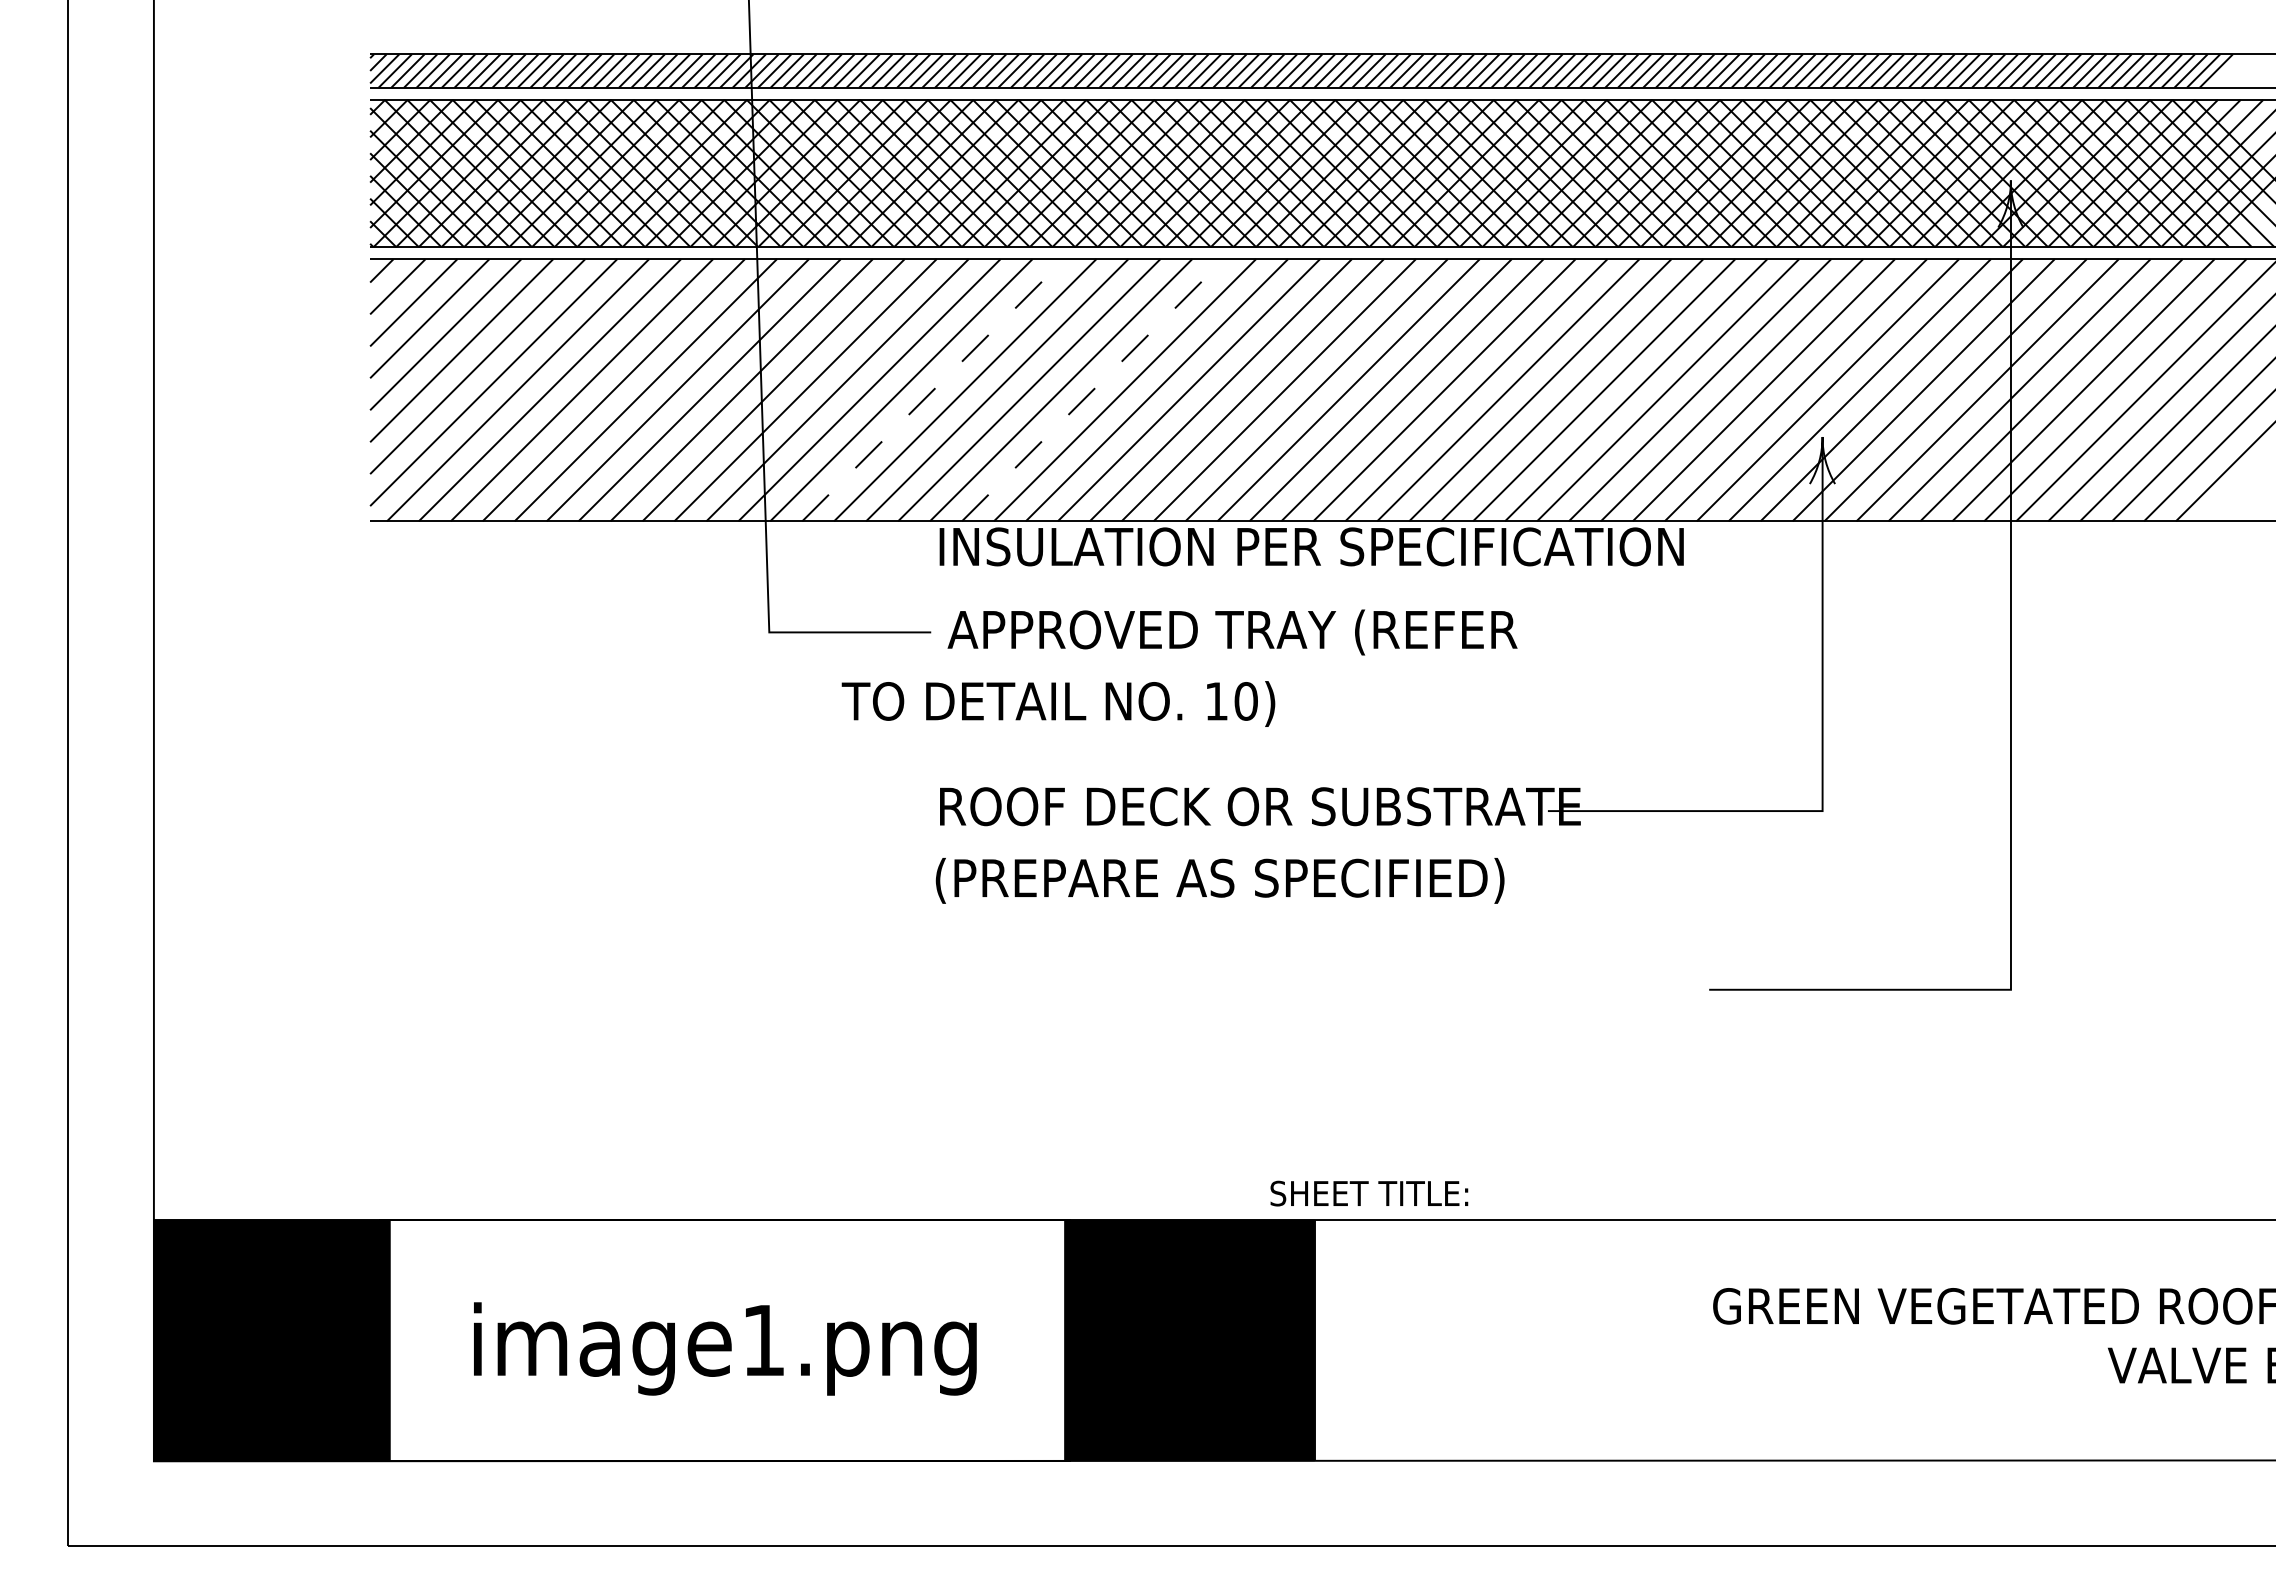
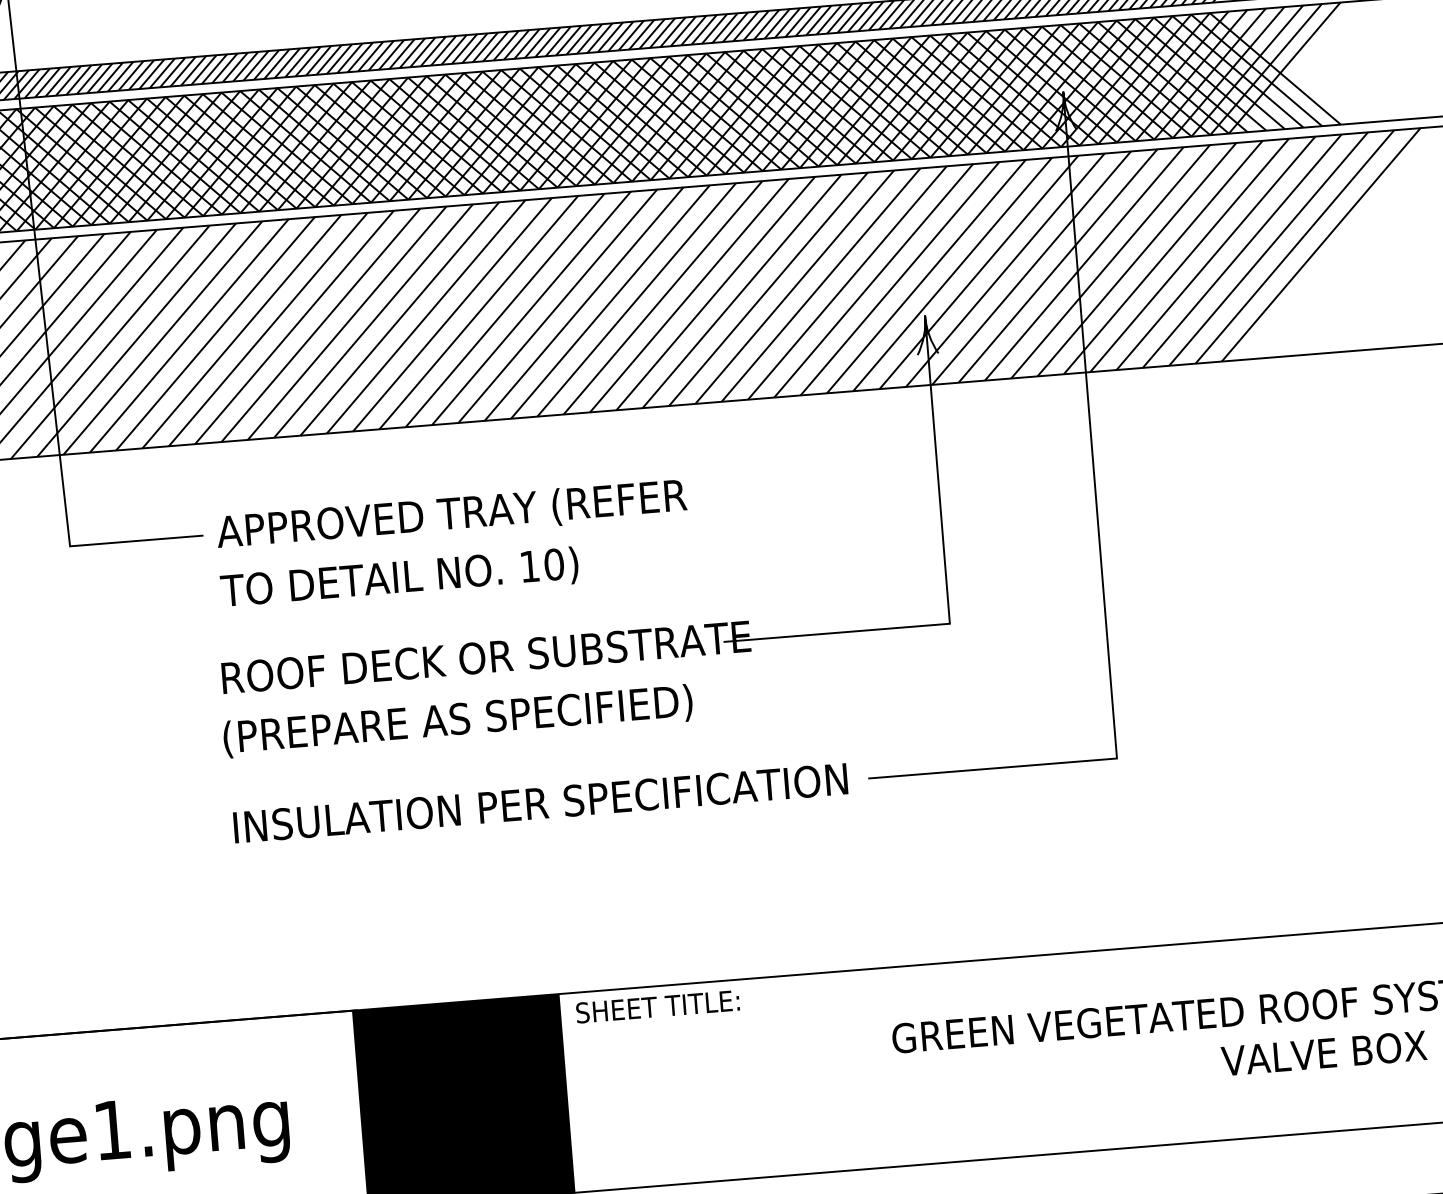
line: (933, 389) -> (189, 335), dashed -> solid
line: (1093, 389) -> (321, 324), dashed -> solid
text: (1311, 546) -> (540, 803), moved
text: (1058, 703) -> (399, 578), moved
text: (1369, 1193) -> (657, 1006), moved

